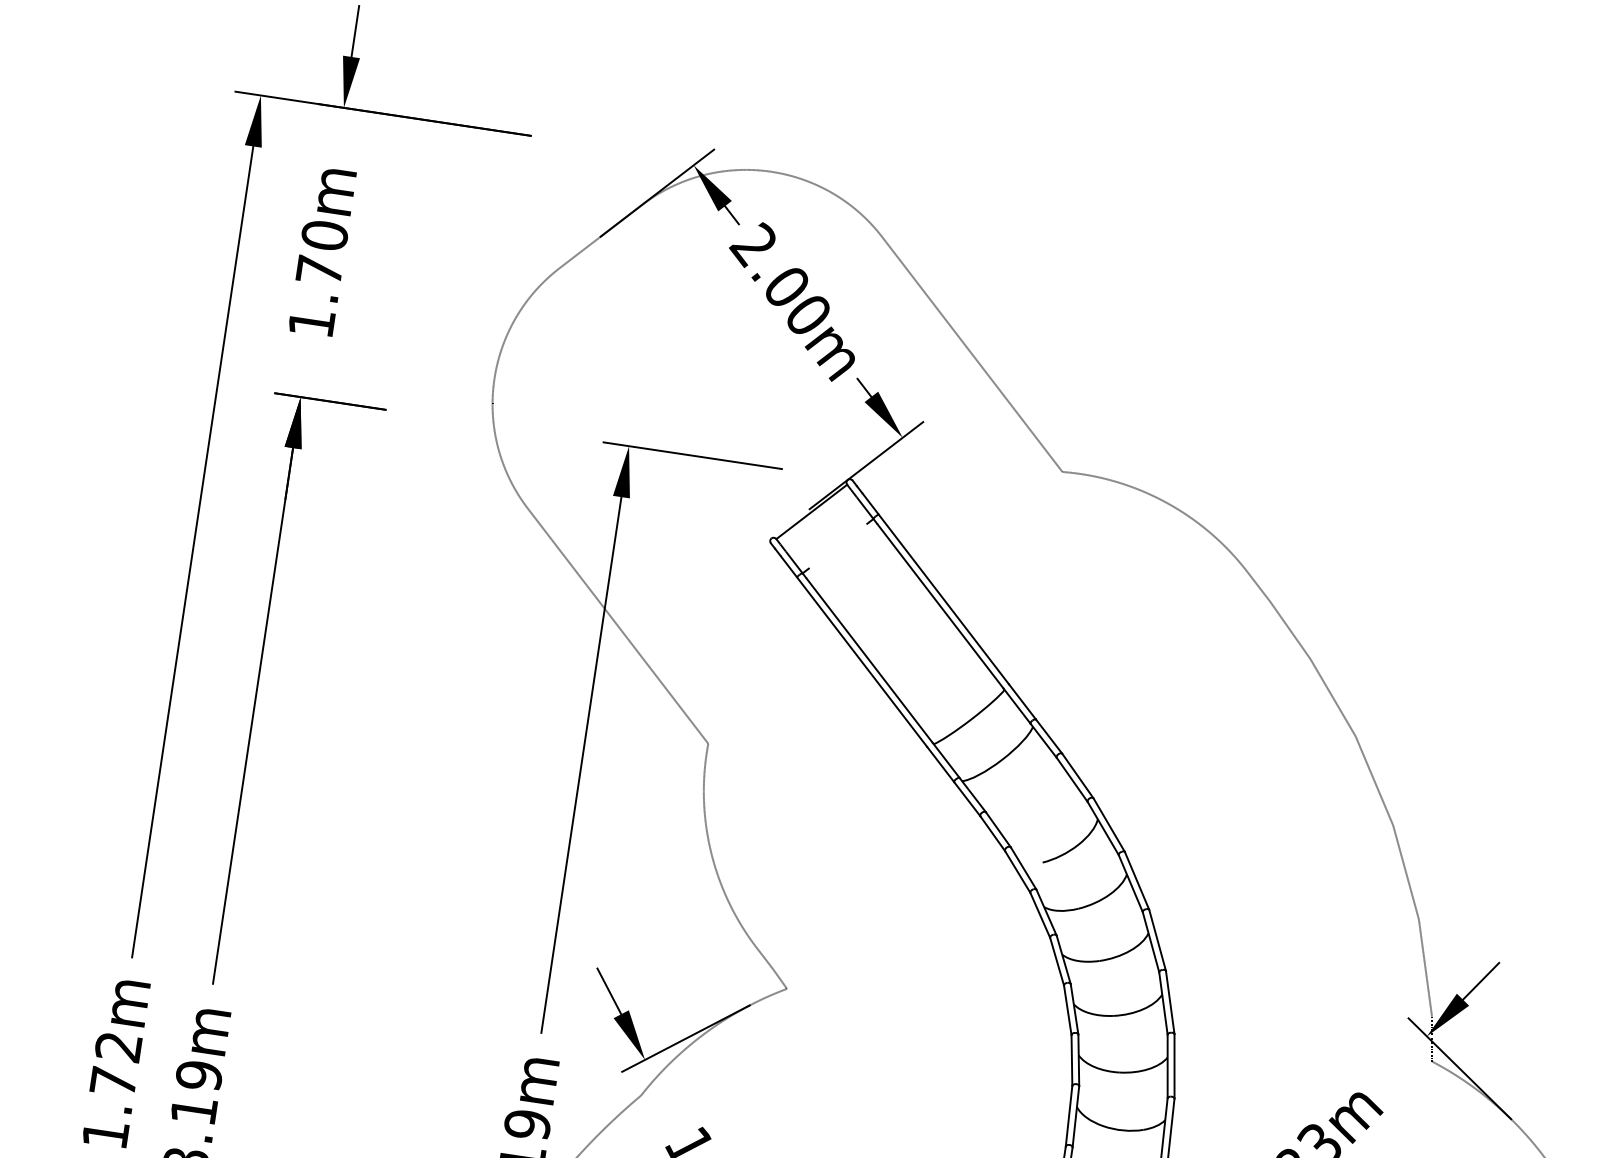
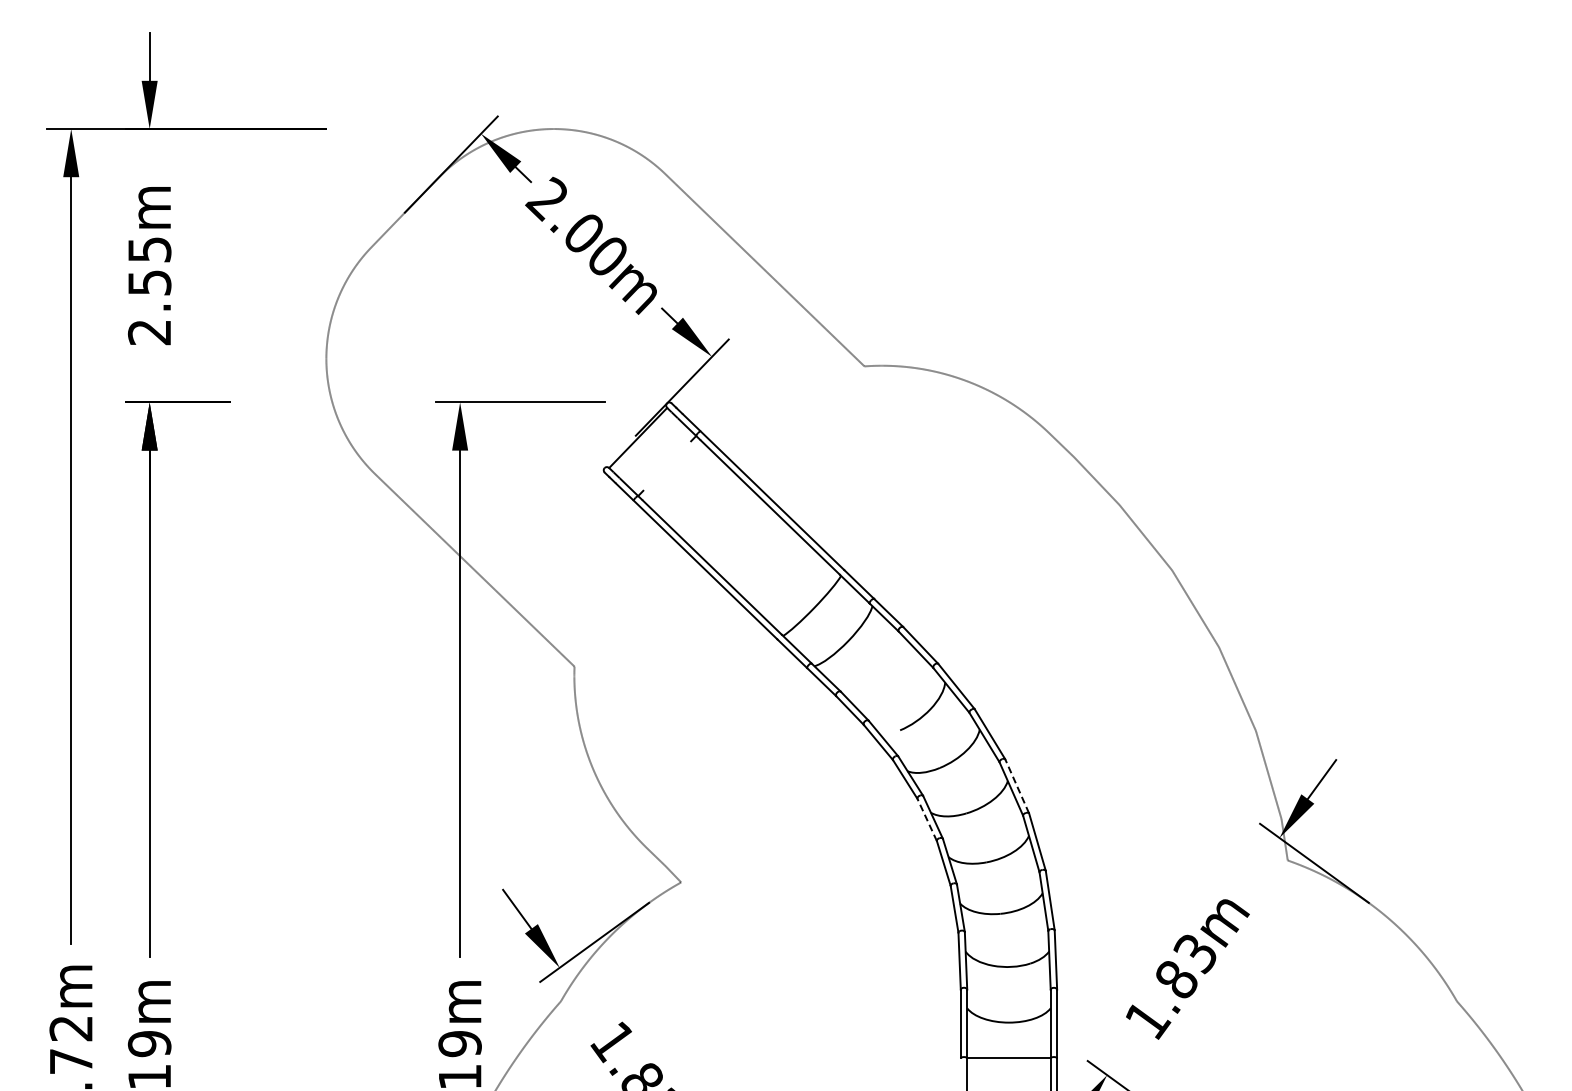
text: (318, 278) -> (149, 290), 1.70m -> 2.55m
line: (1157, 940) -> (1017, 786), solid -> dashed
line: (1057, 961) -> (927, 819), solid -> dashed

